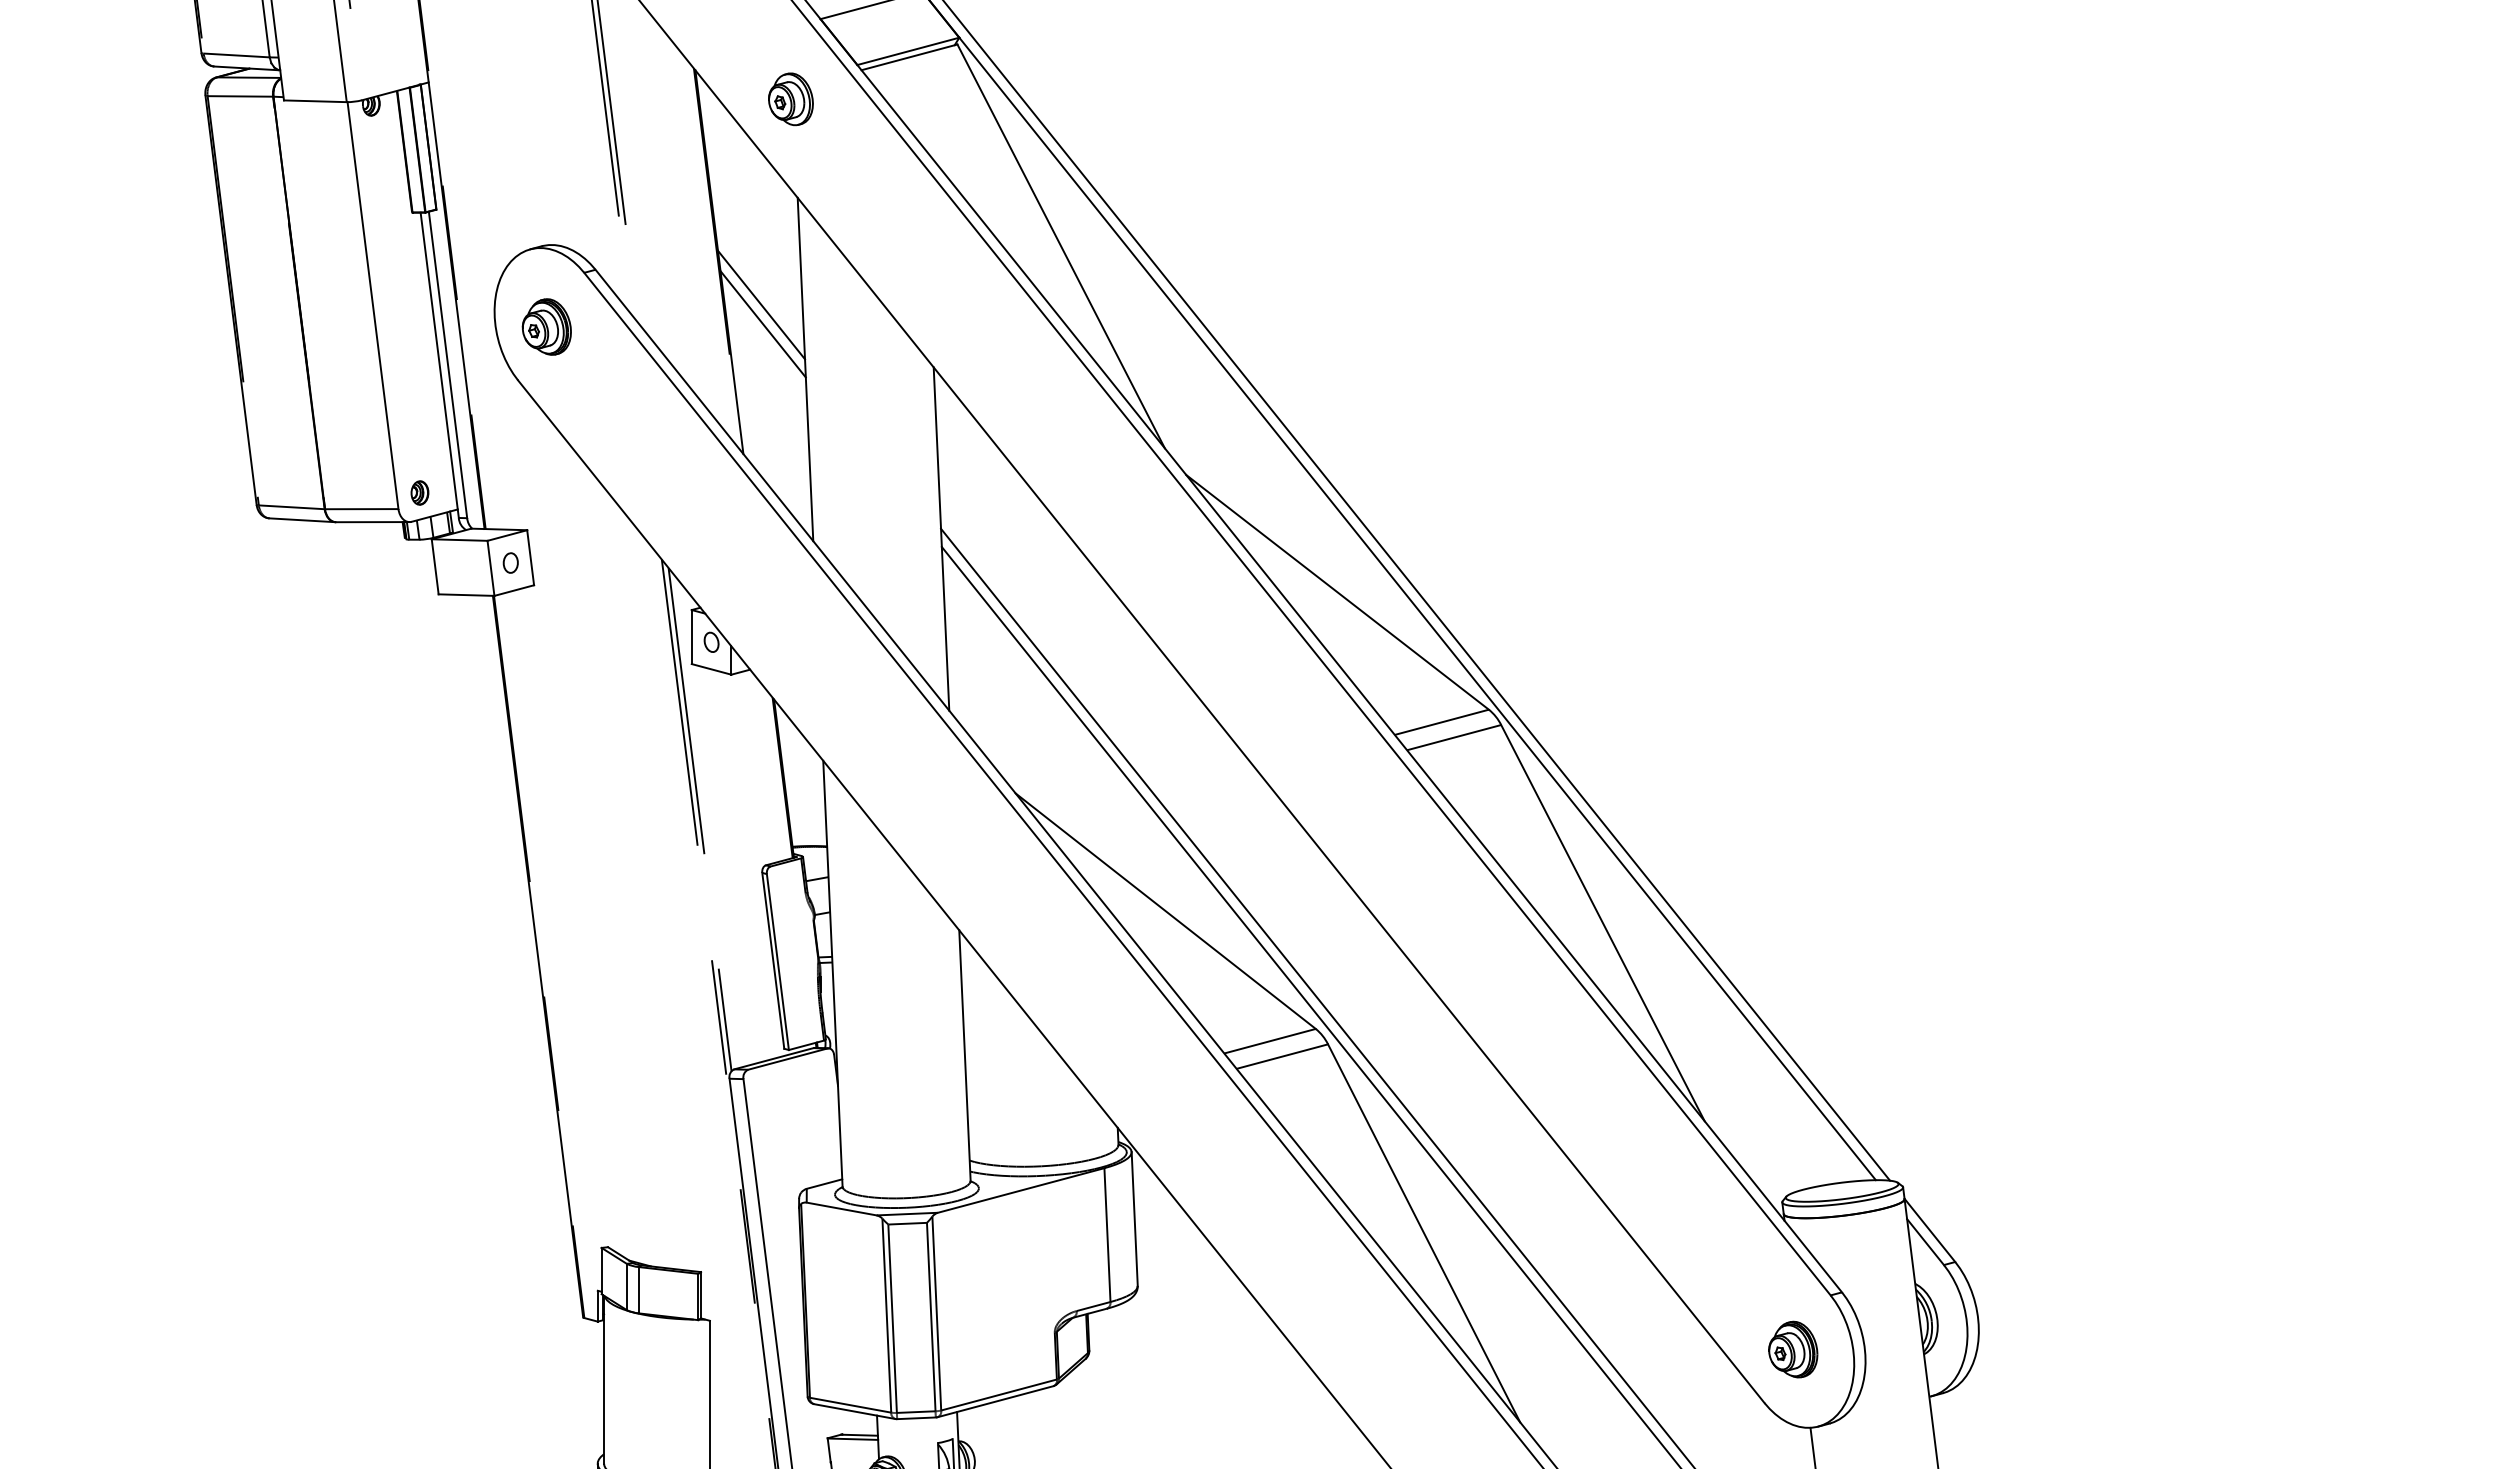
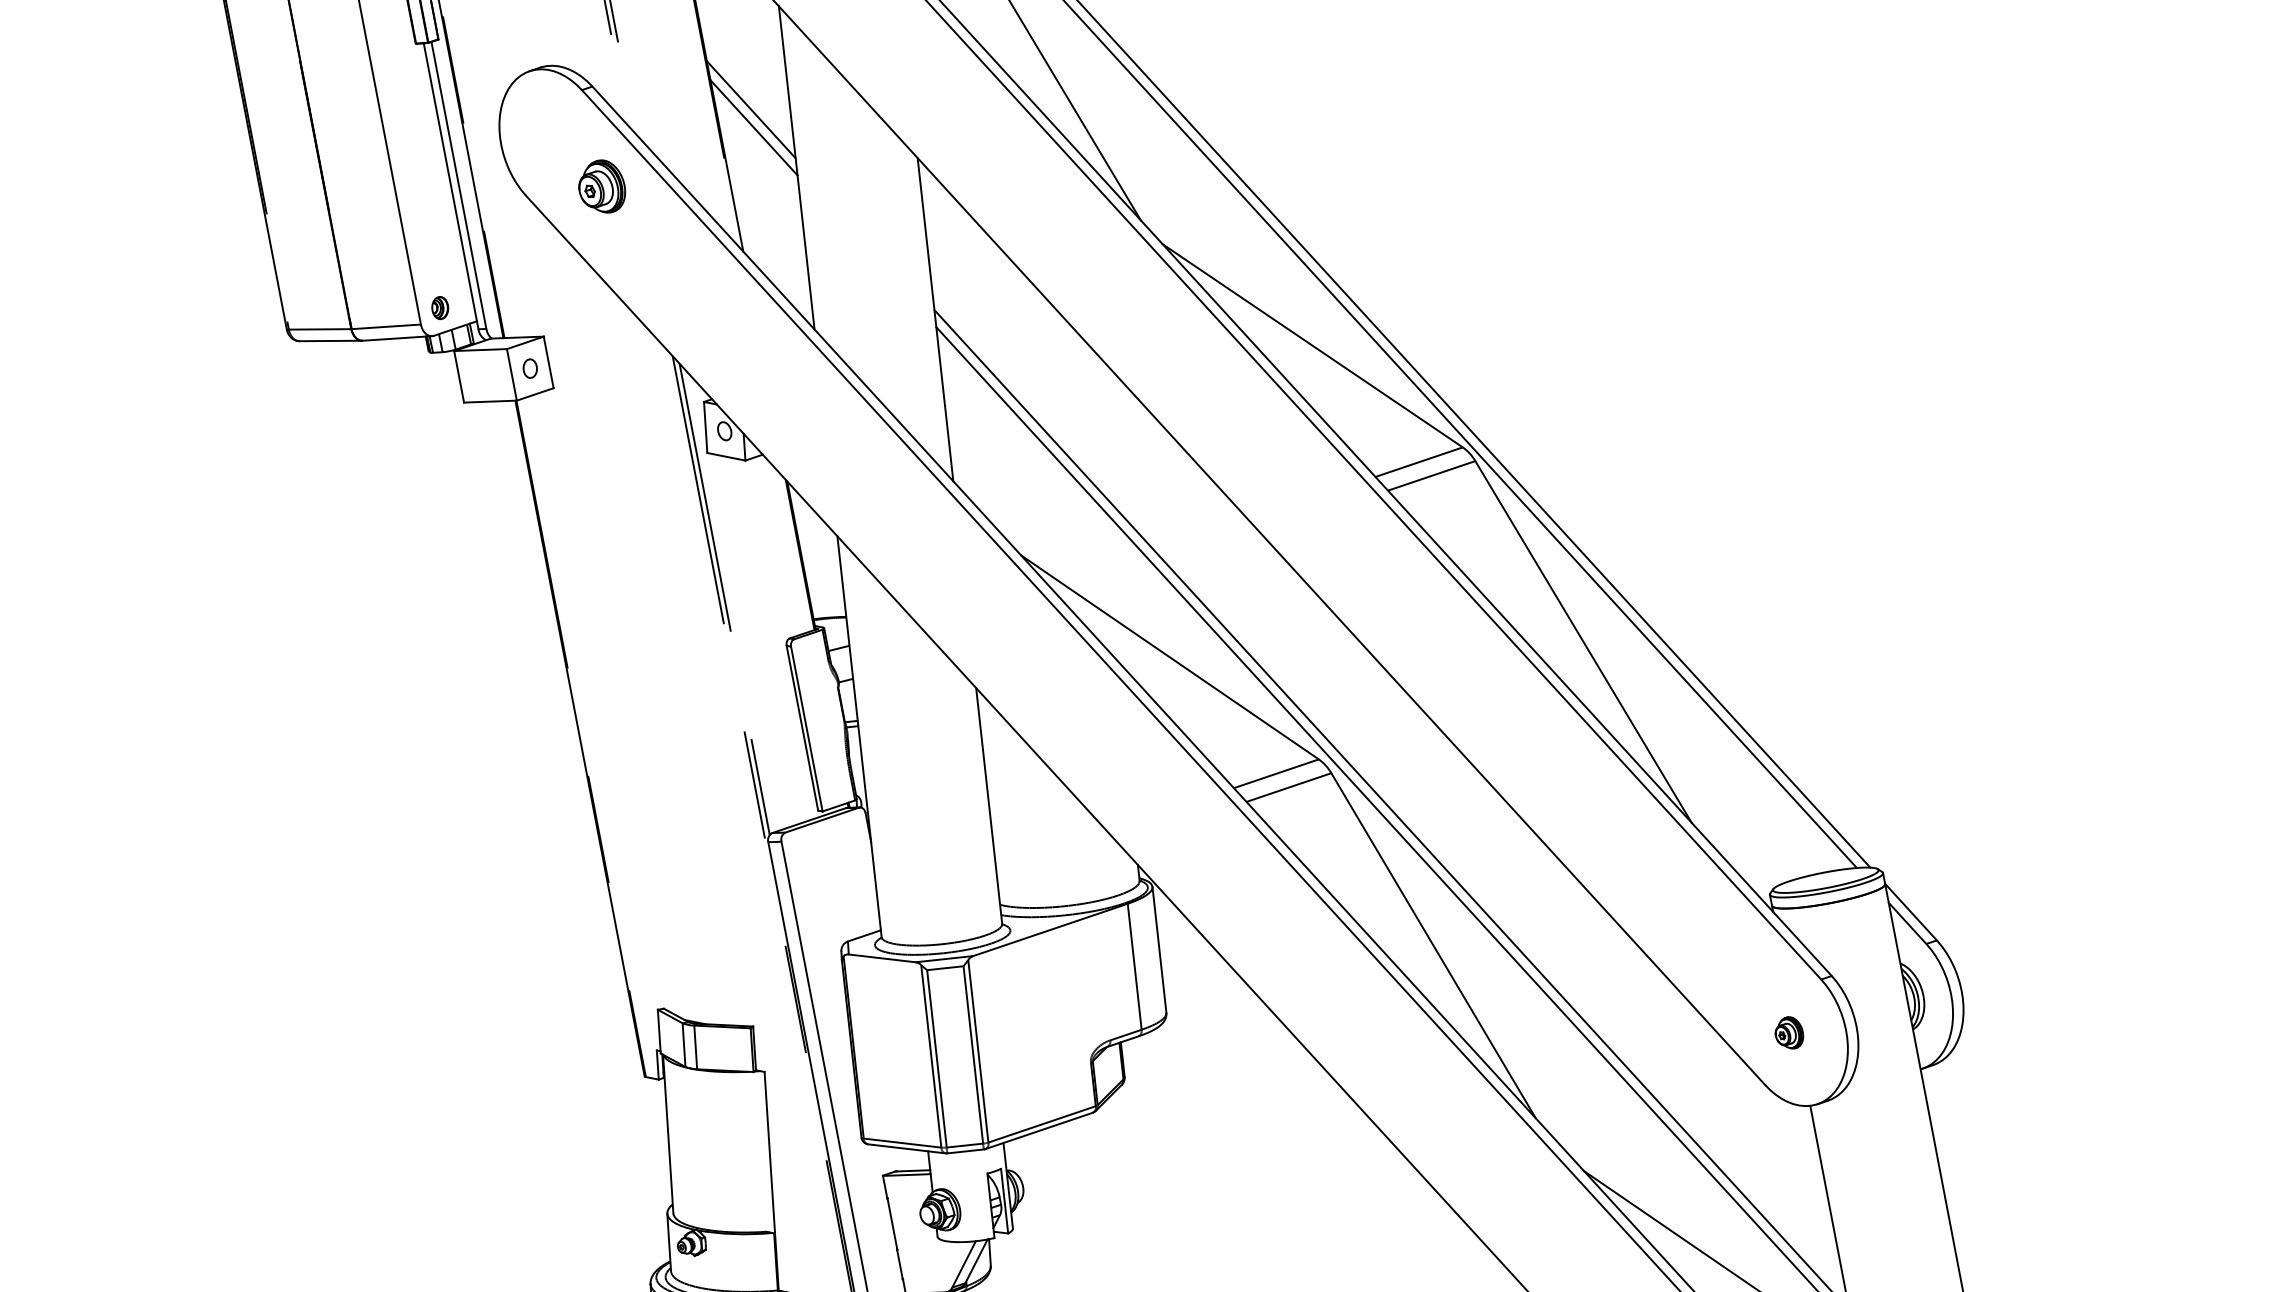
part: (546, 326) -> (601, 186), moved
part: (1793, 1349) -> (1789, 1032), size x0.6

